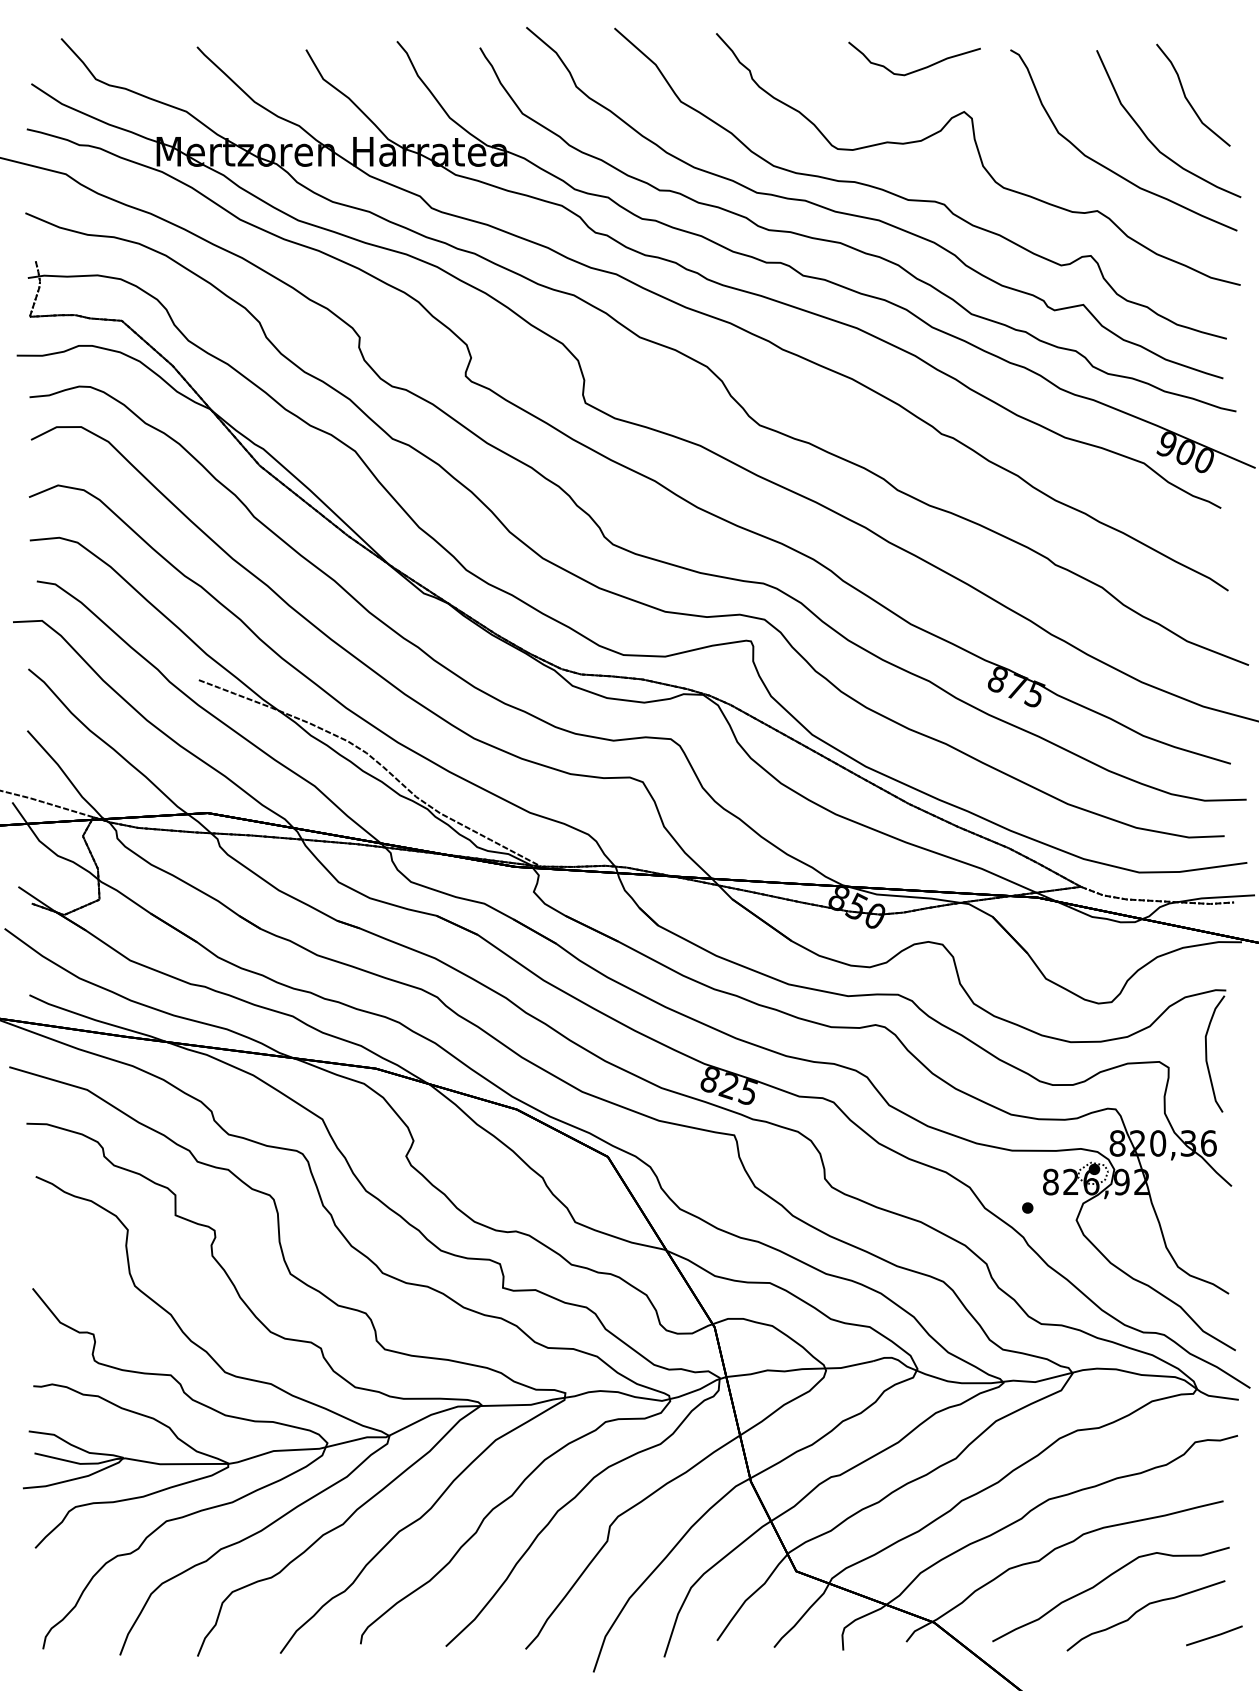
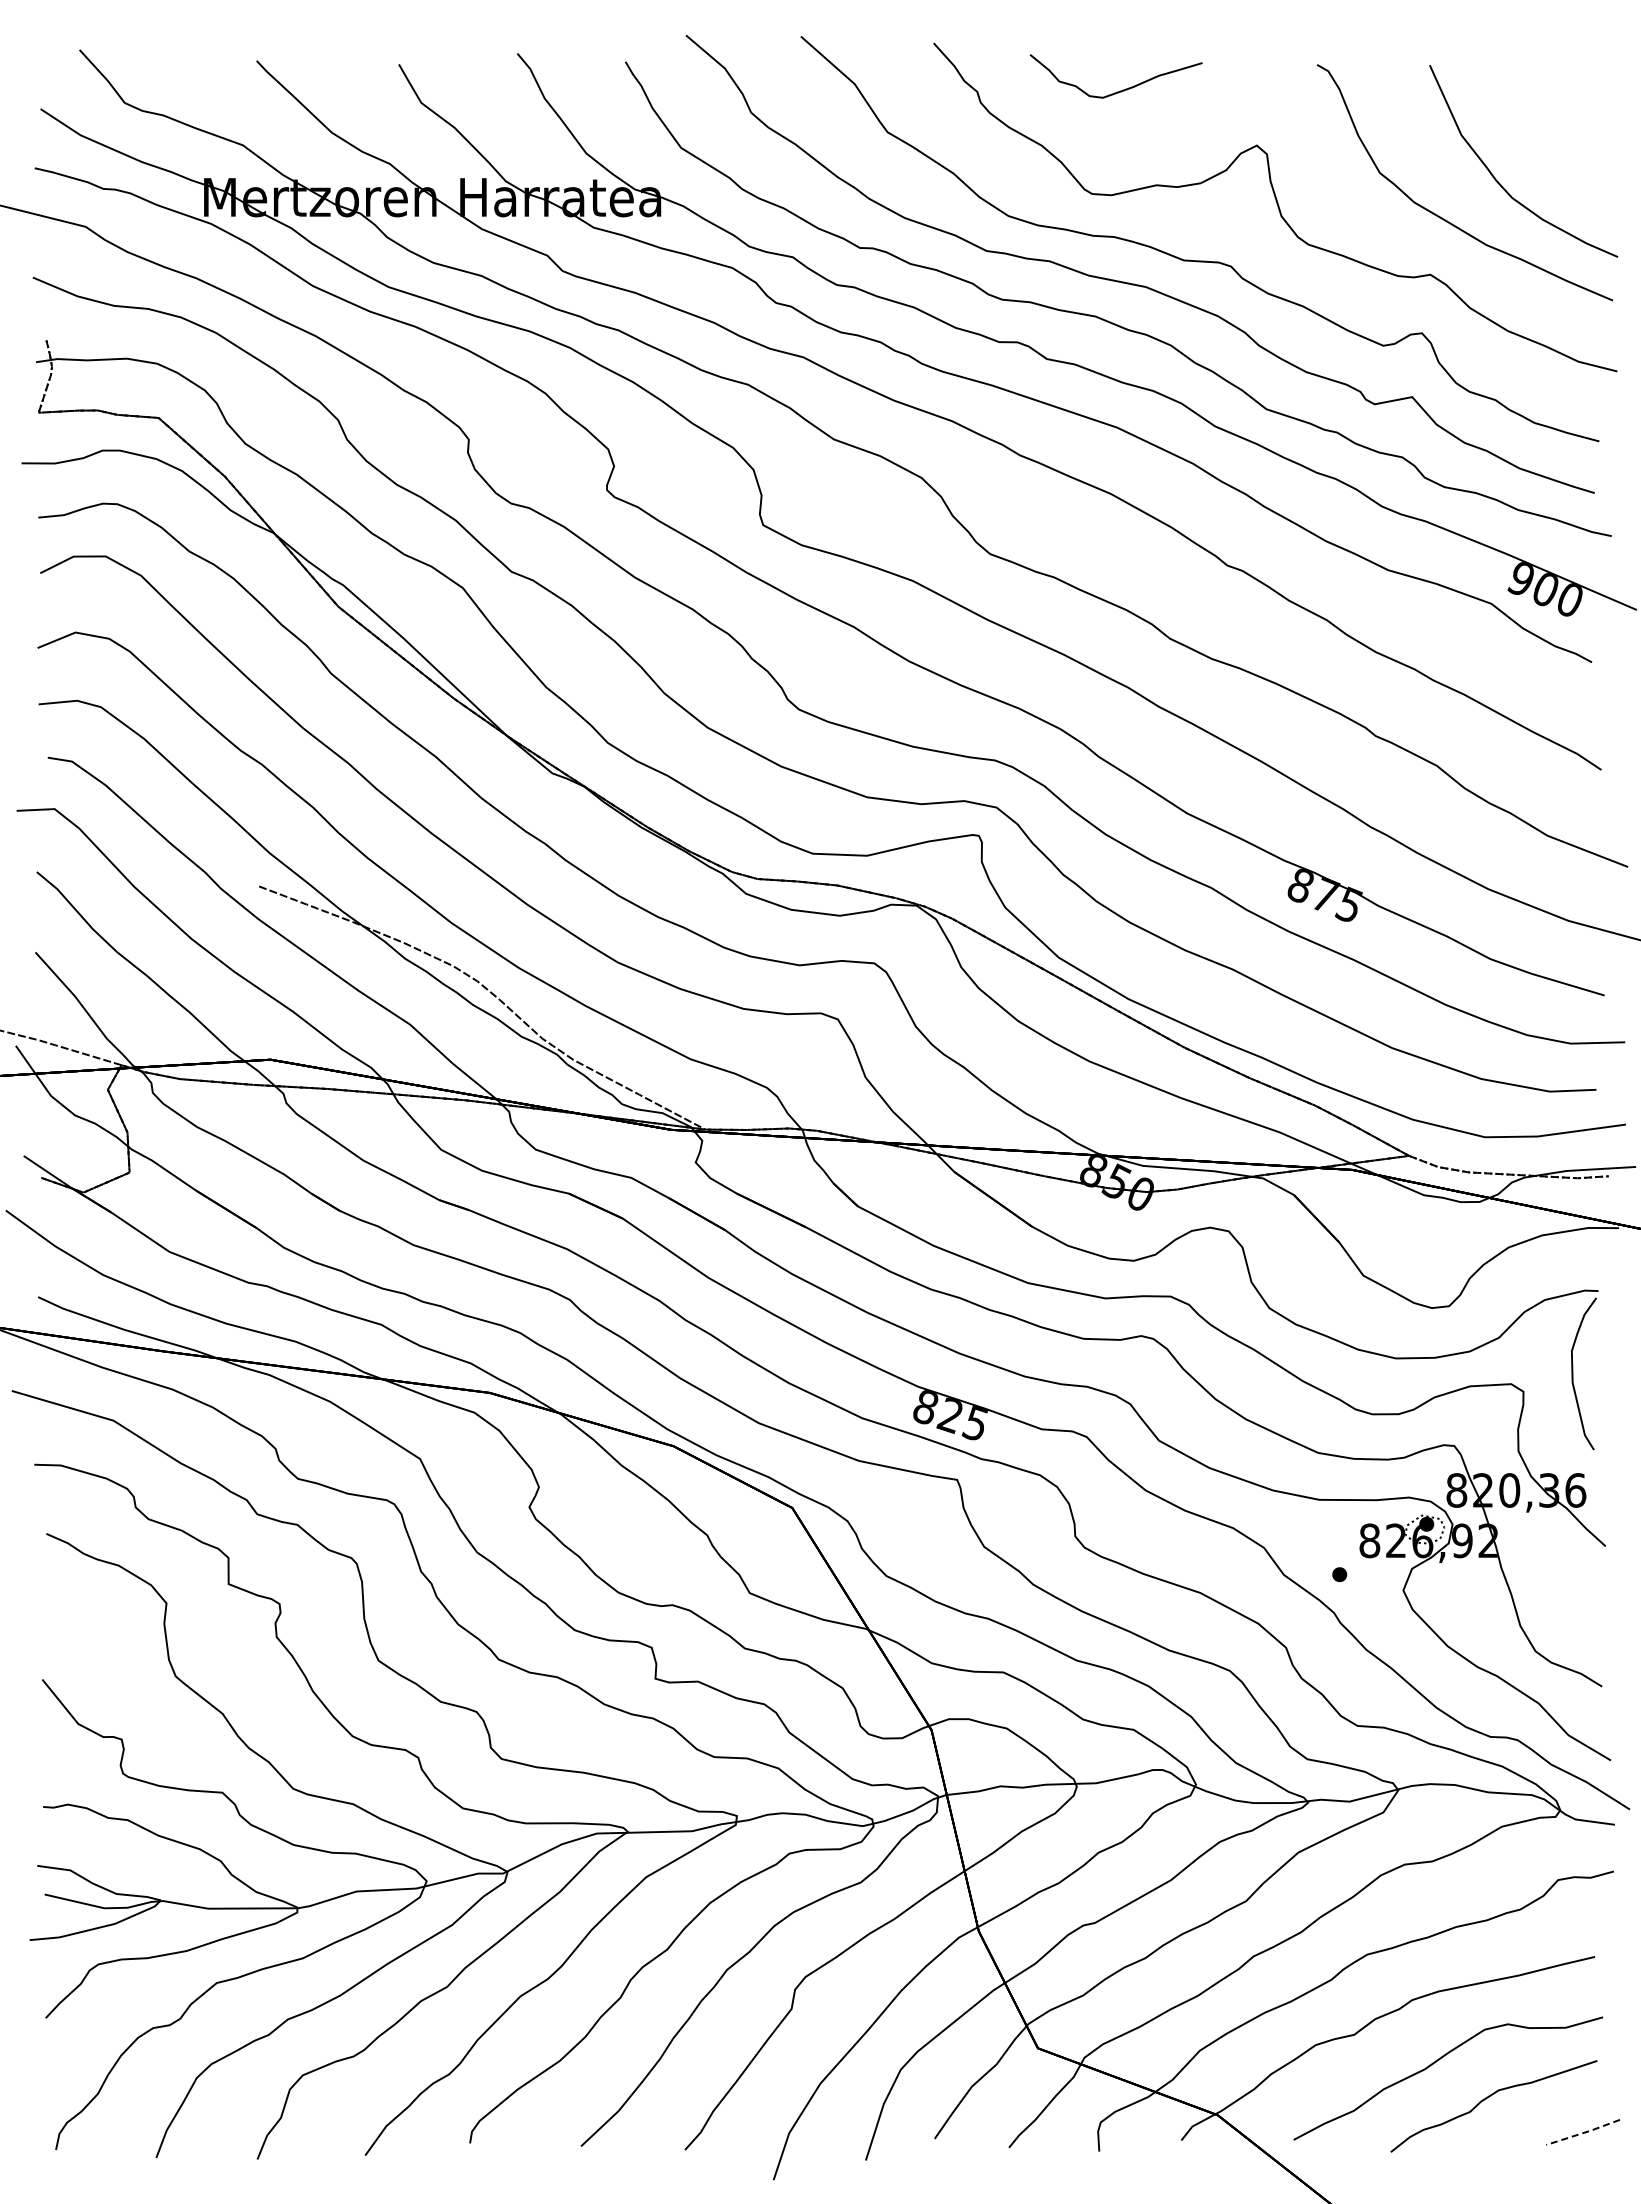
curve: (917, 69) -> (1120, 90), moved
curve: (1187, 98) -> (1547, 127), removed
line: (1215, 1635) -> (1584, 2132), solid -> dashed

